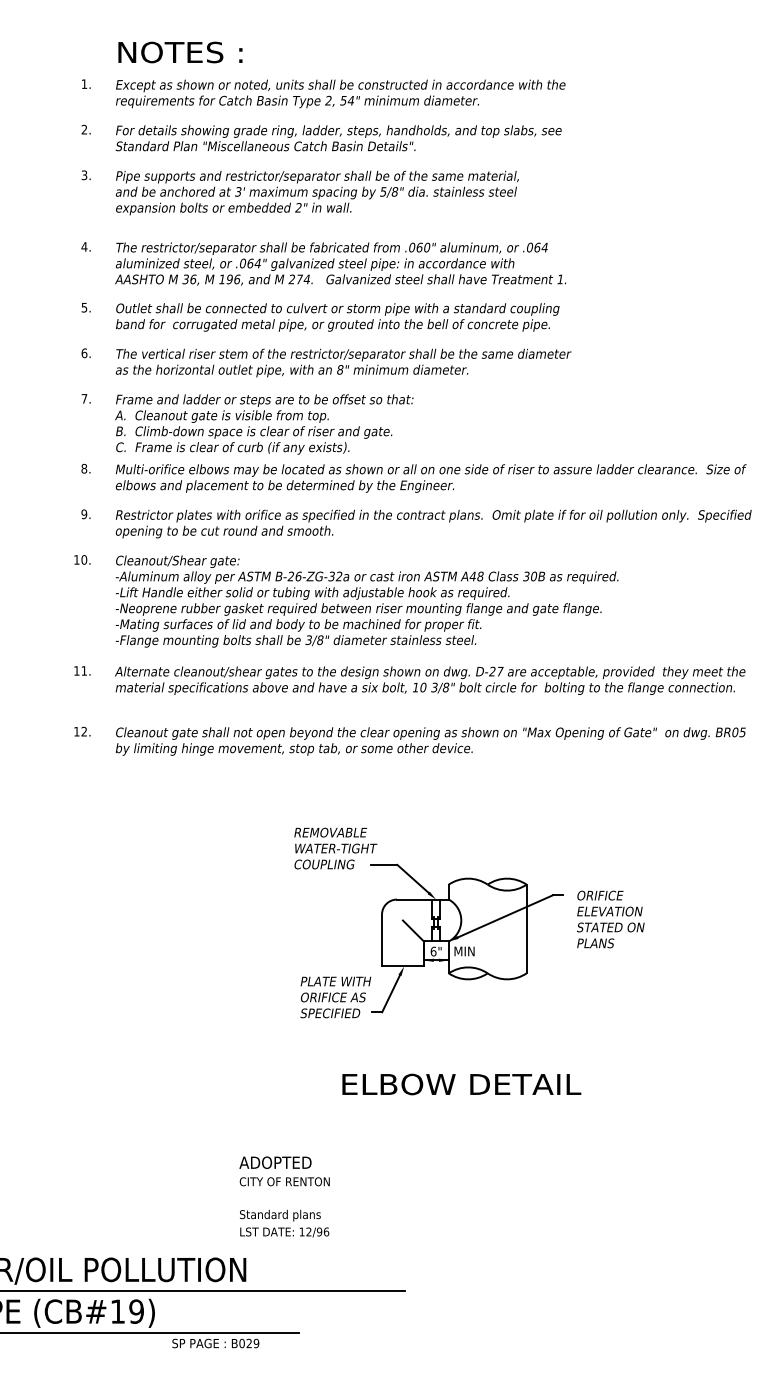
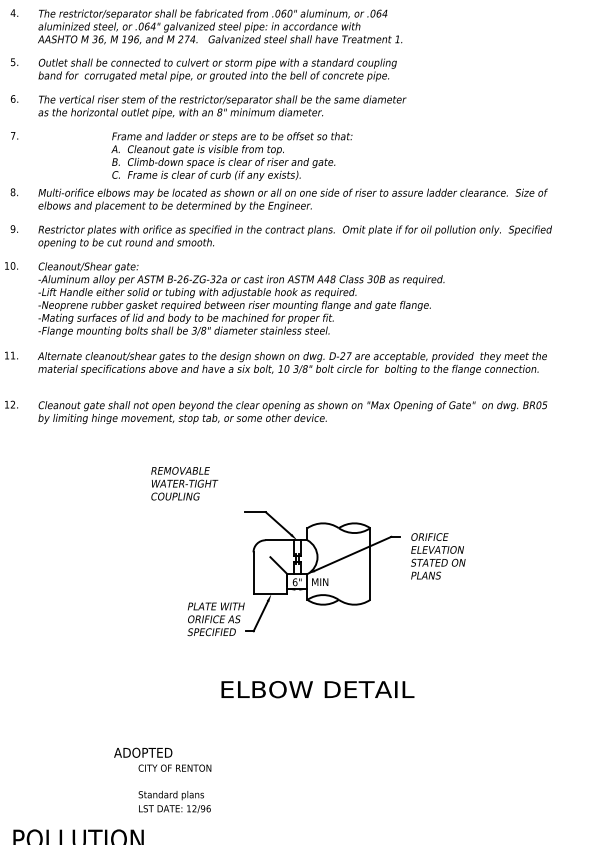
text: (264, 424) -> (232, 156), moved
text: (335, 848) -> (184, 483), moved
text: (275, 1162) -> (143, 752), moved

